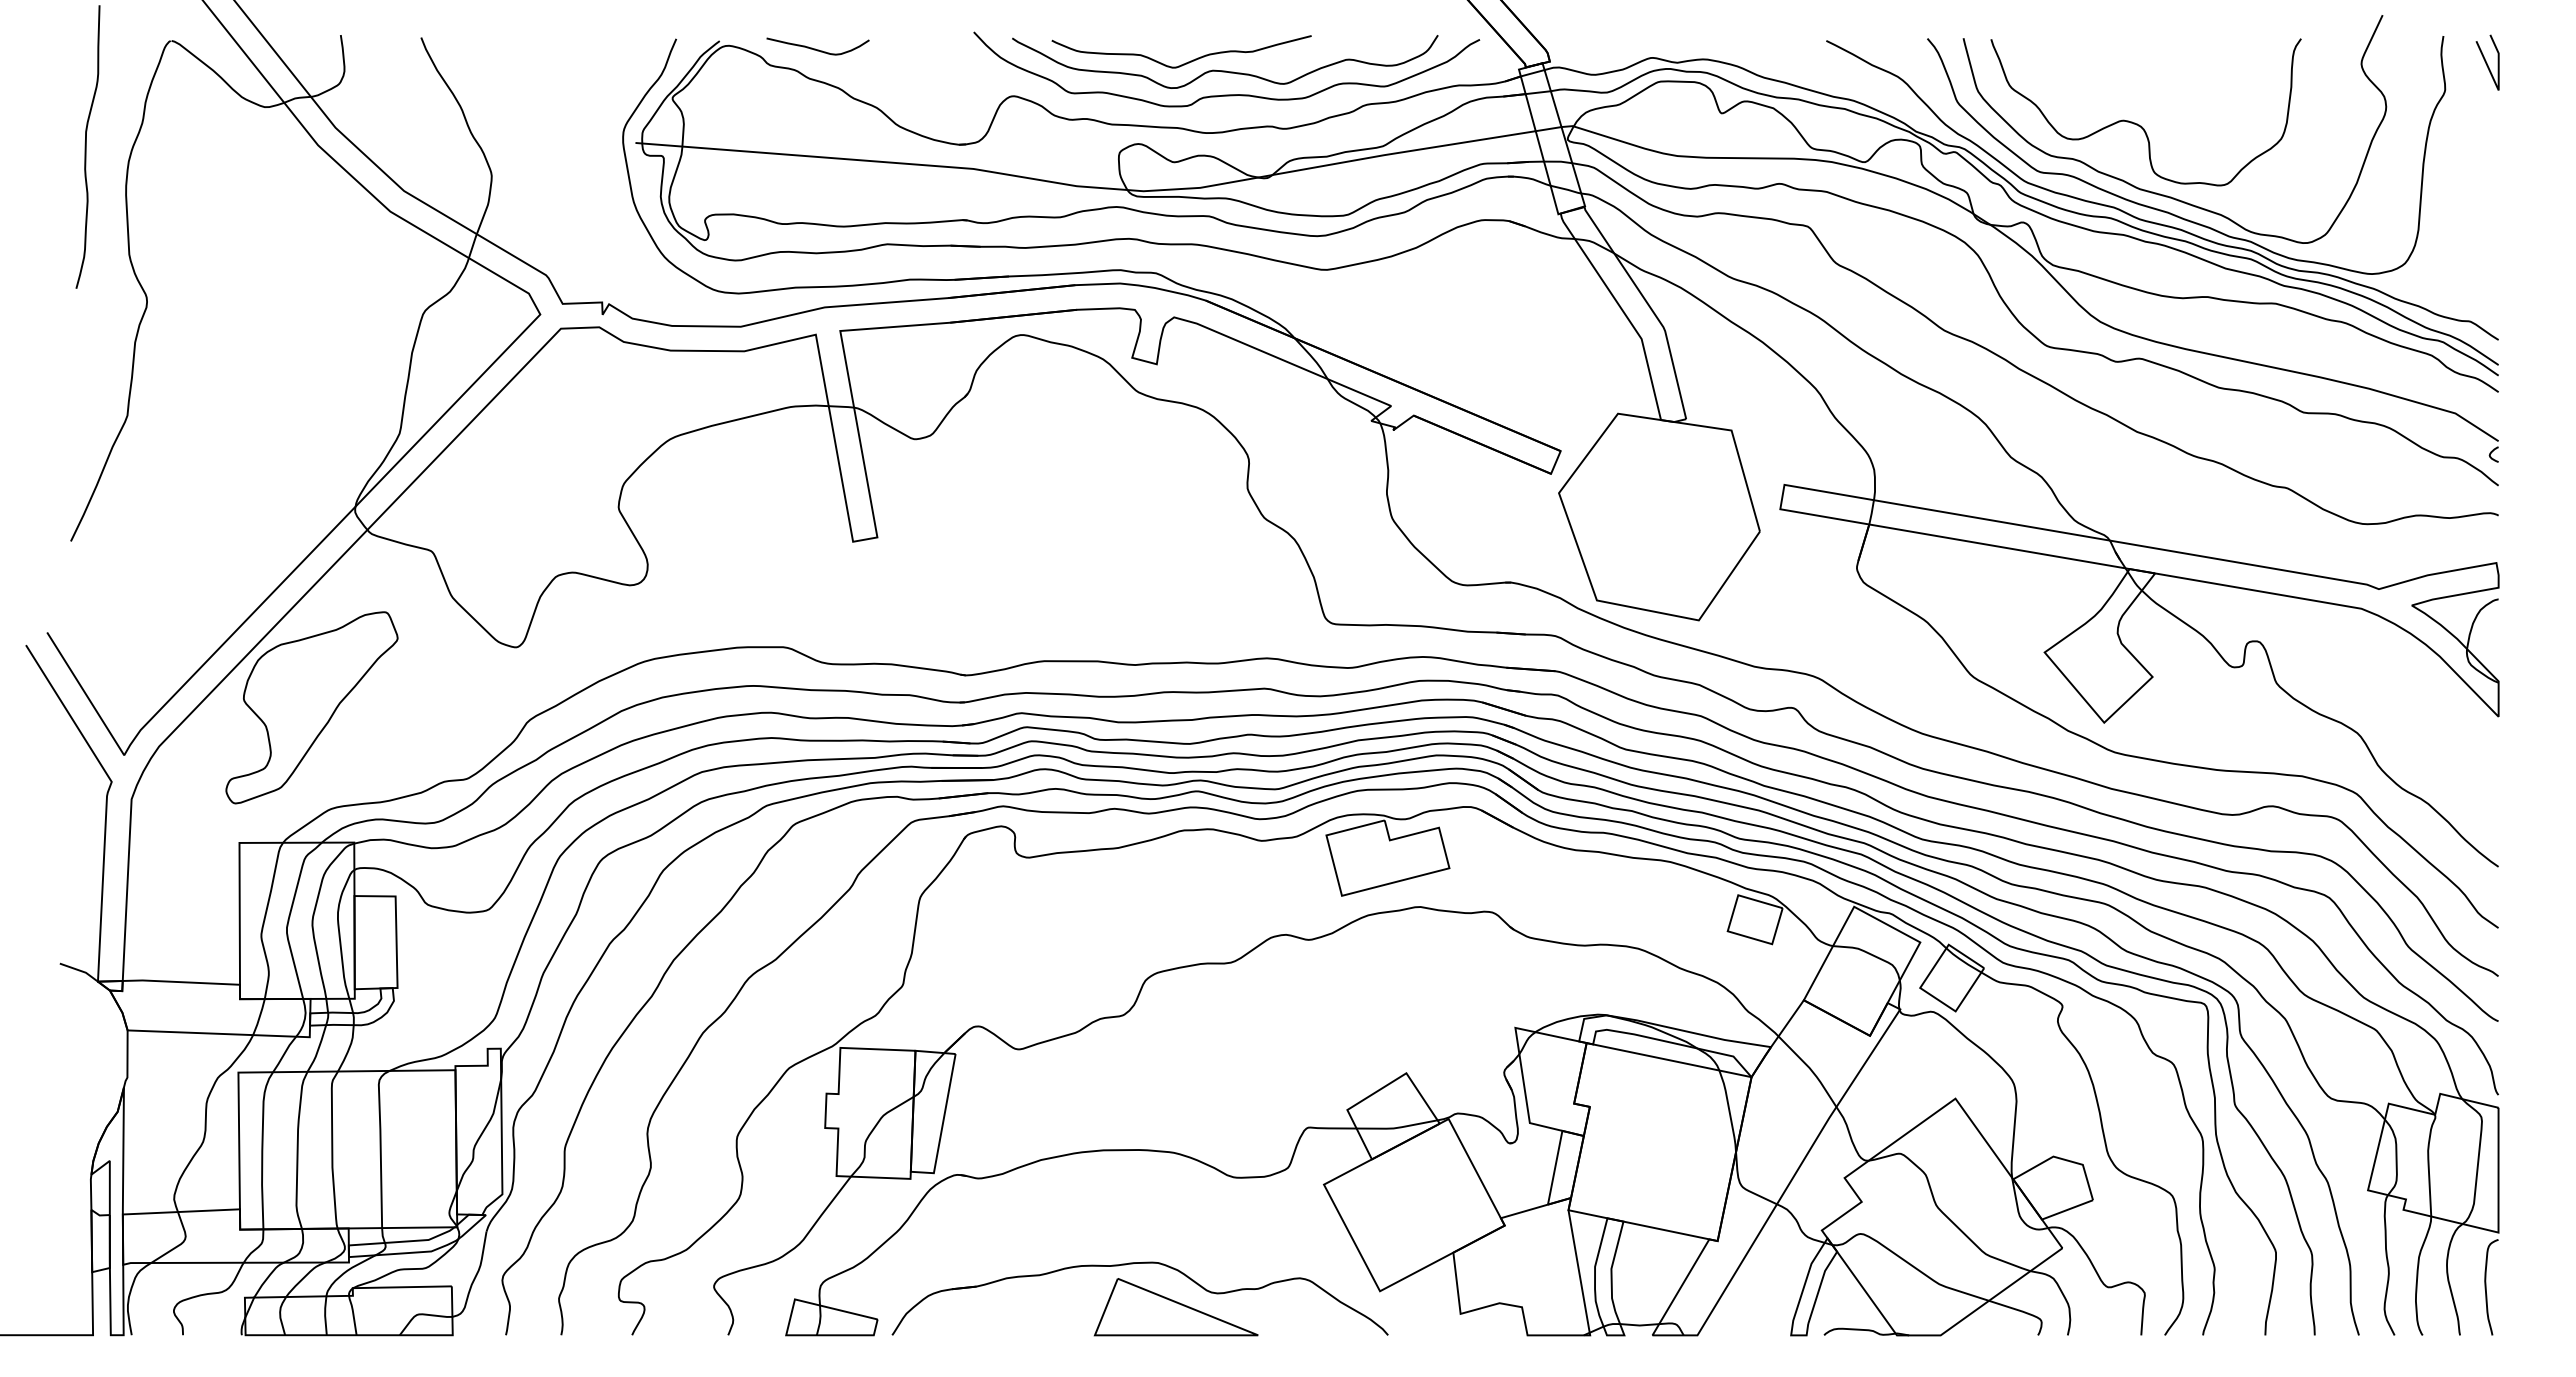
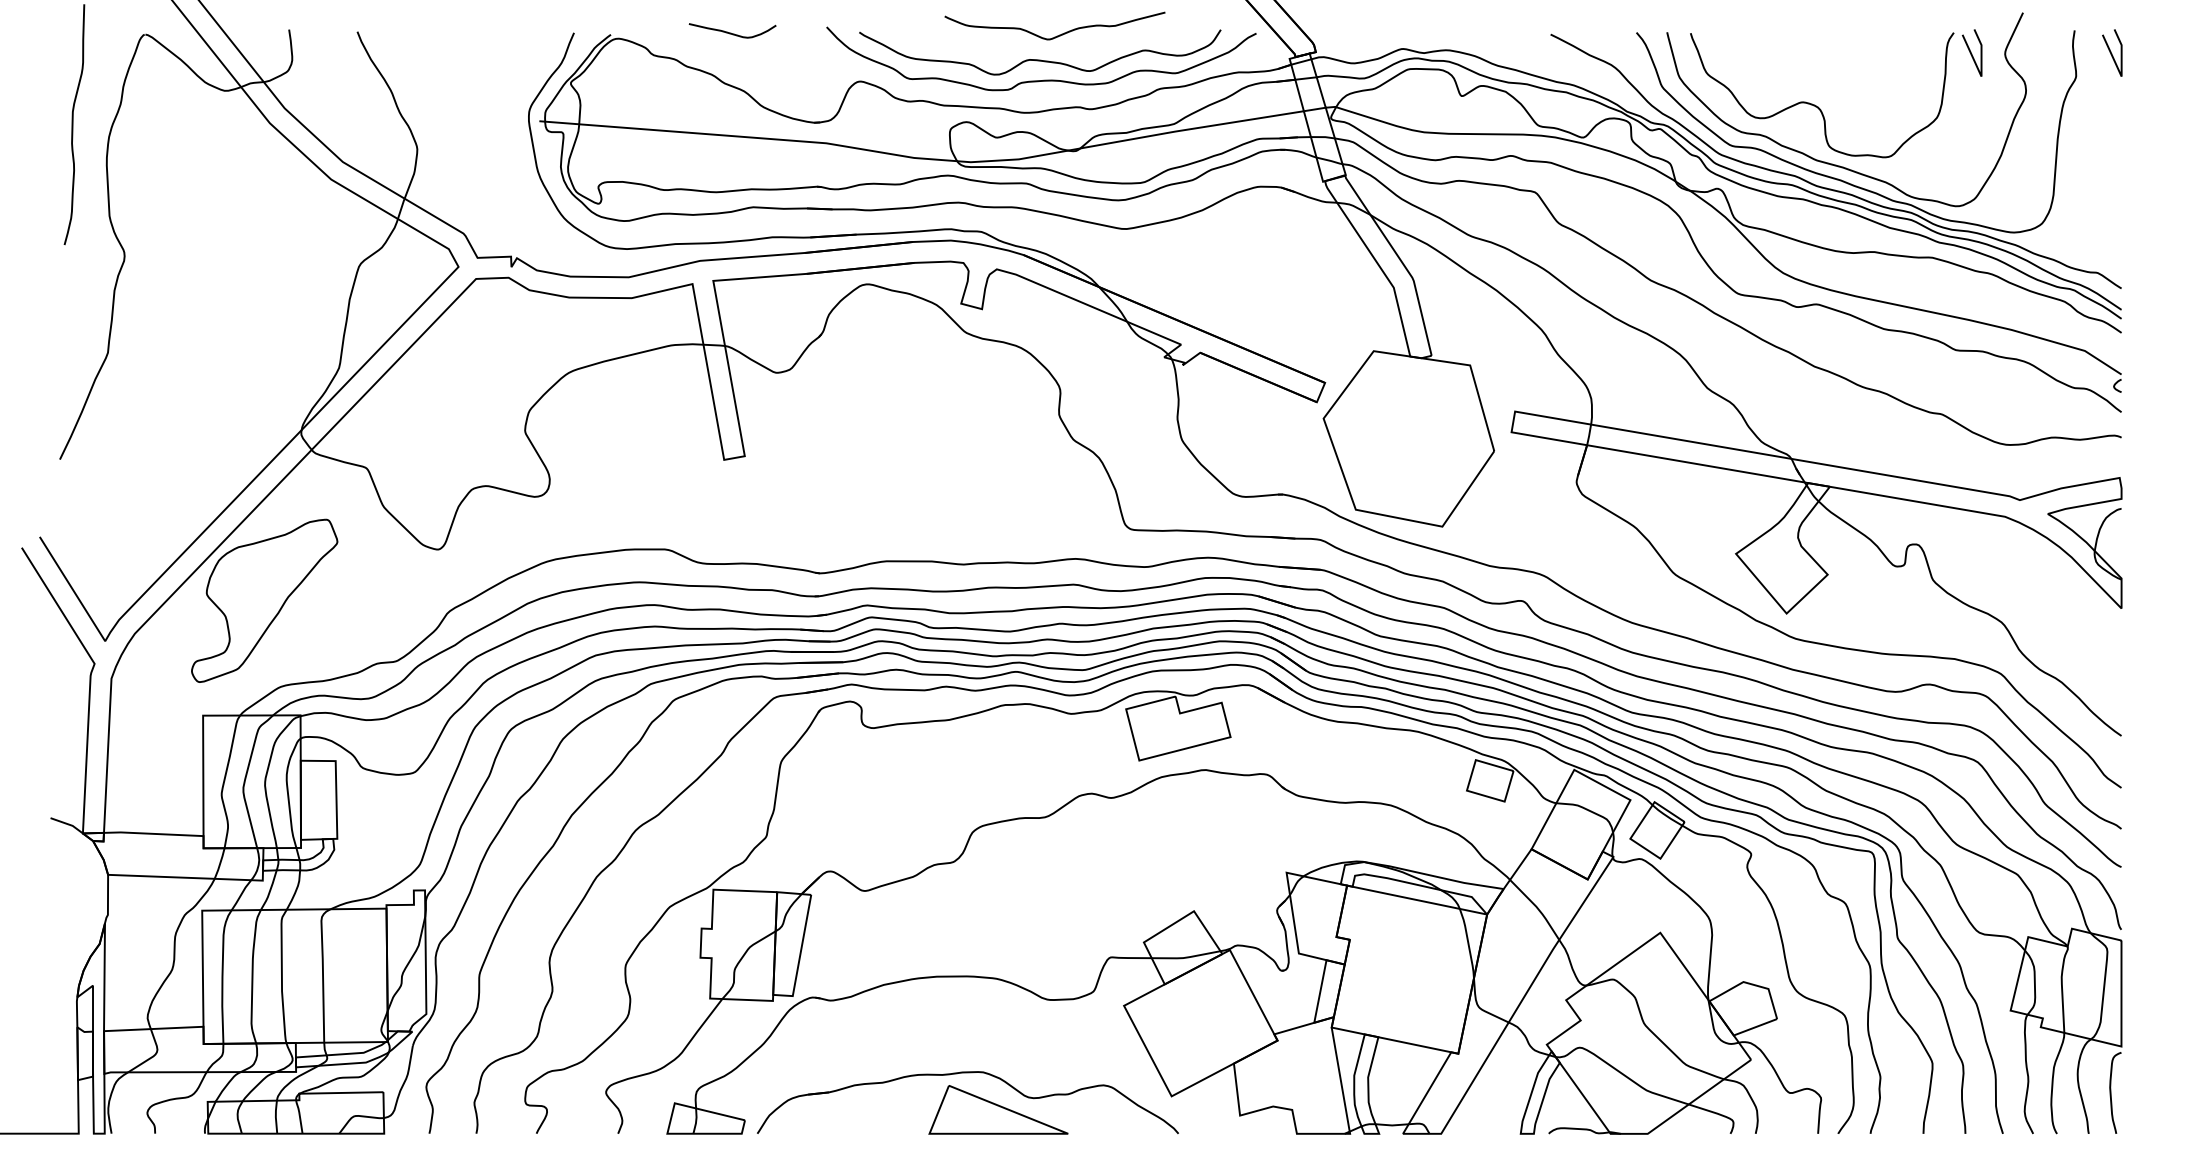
curve: (815, 48) -> (730, 32), moved
curve: (1185, 62) -> (1058, 35), moved
line: (2322, 62) -> (1971, 52), added

